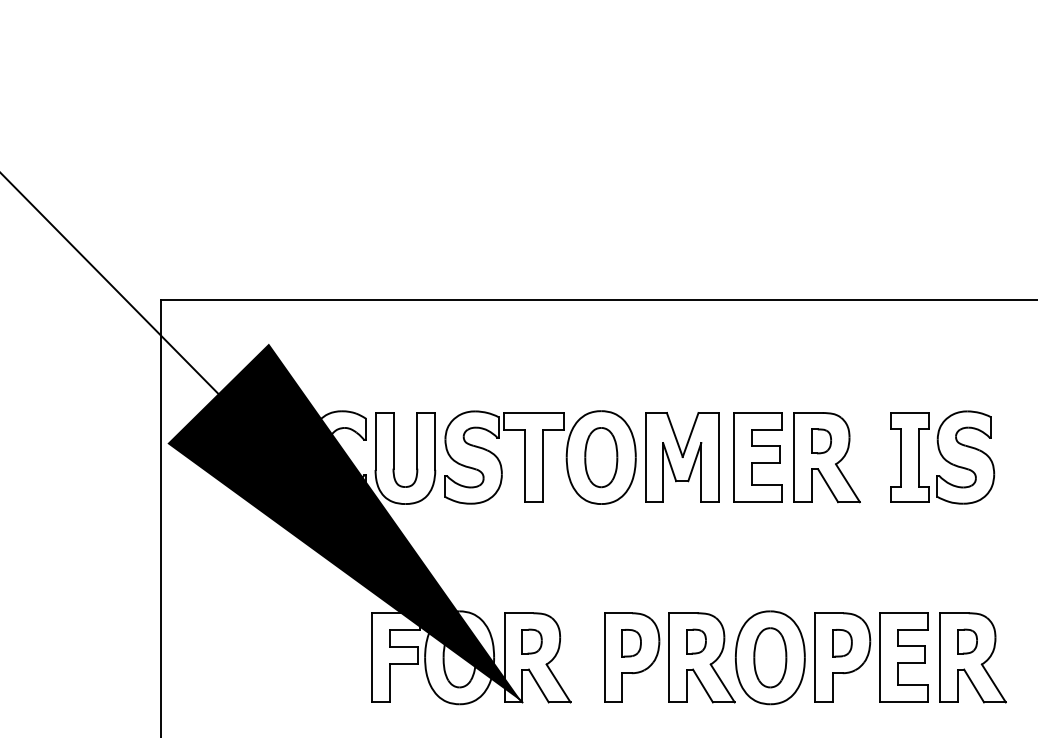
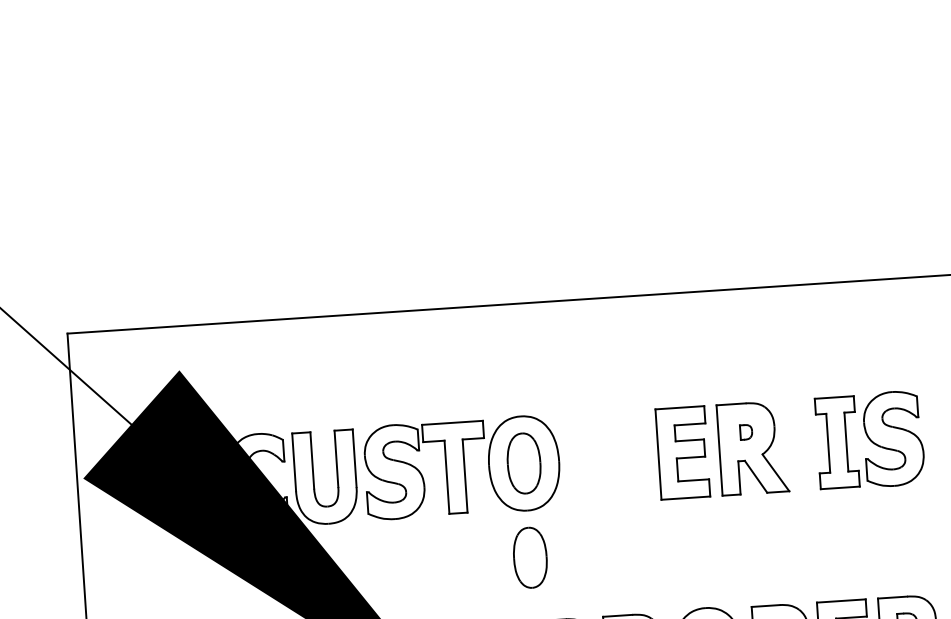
part: (821, 441) -> (746, 432), size x0.6
part: (682, 457) -> (606, 457), removed
part: (601, 550) -> (530, 557), added

